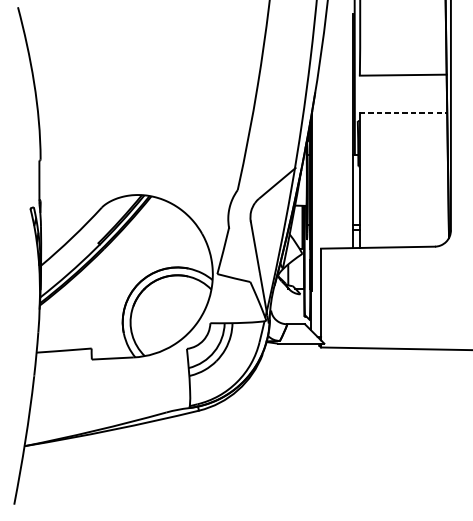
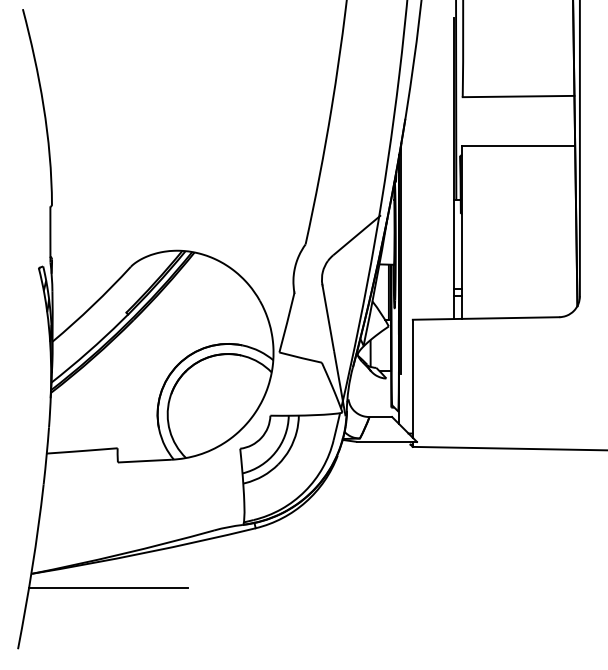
line: (403, 113) -> (519, 145), dashed -> solid
line: (84, 456) -> (108, 587), added

